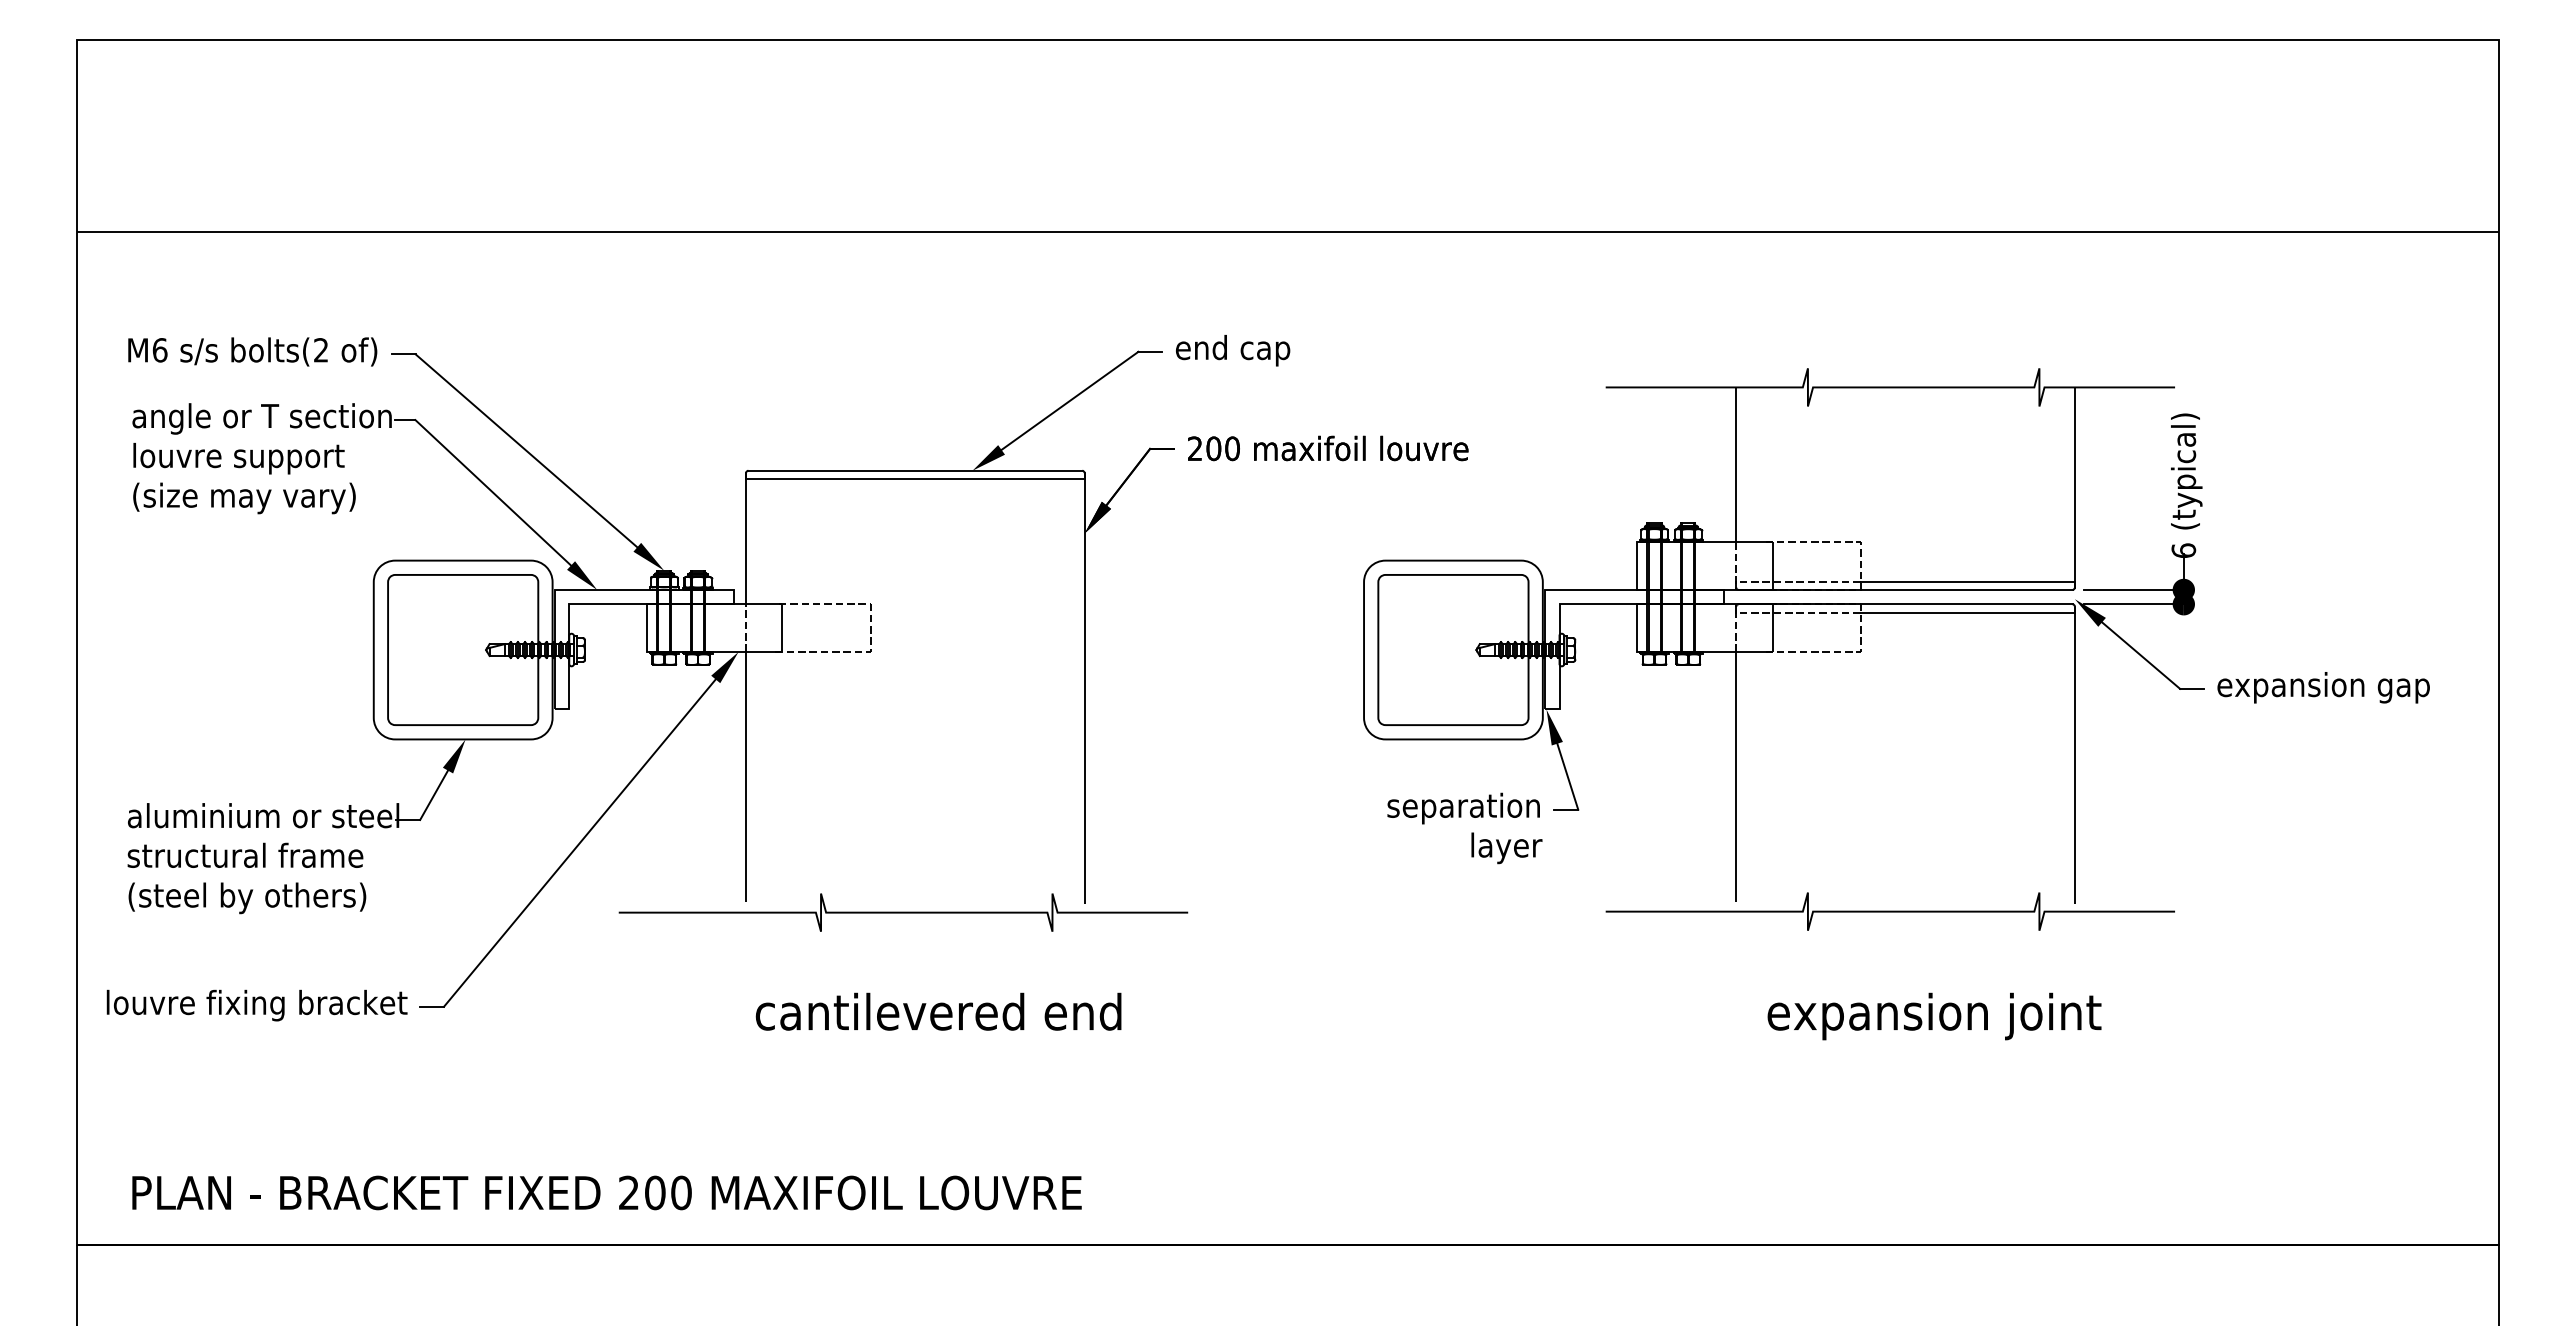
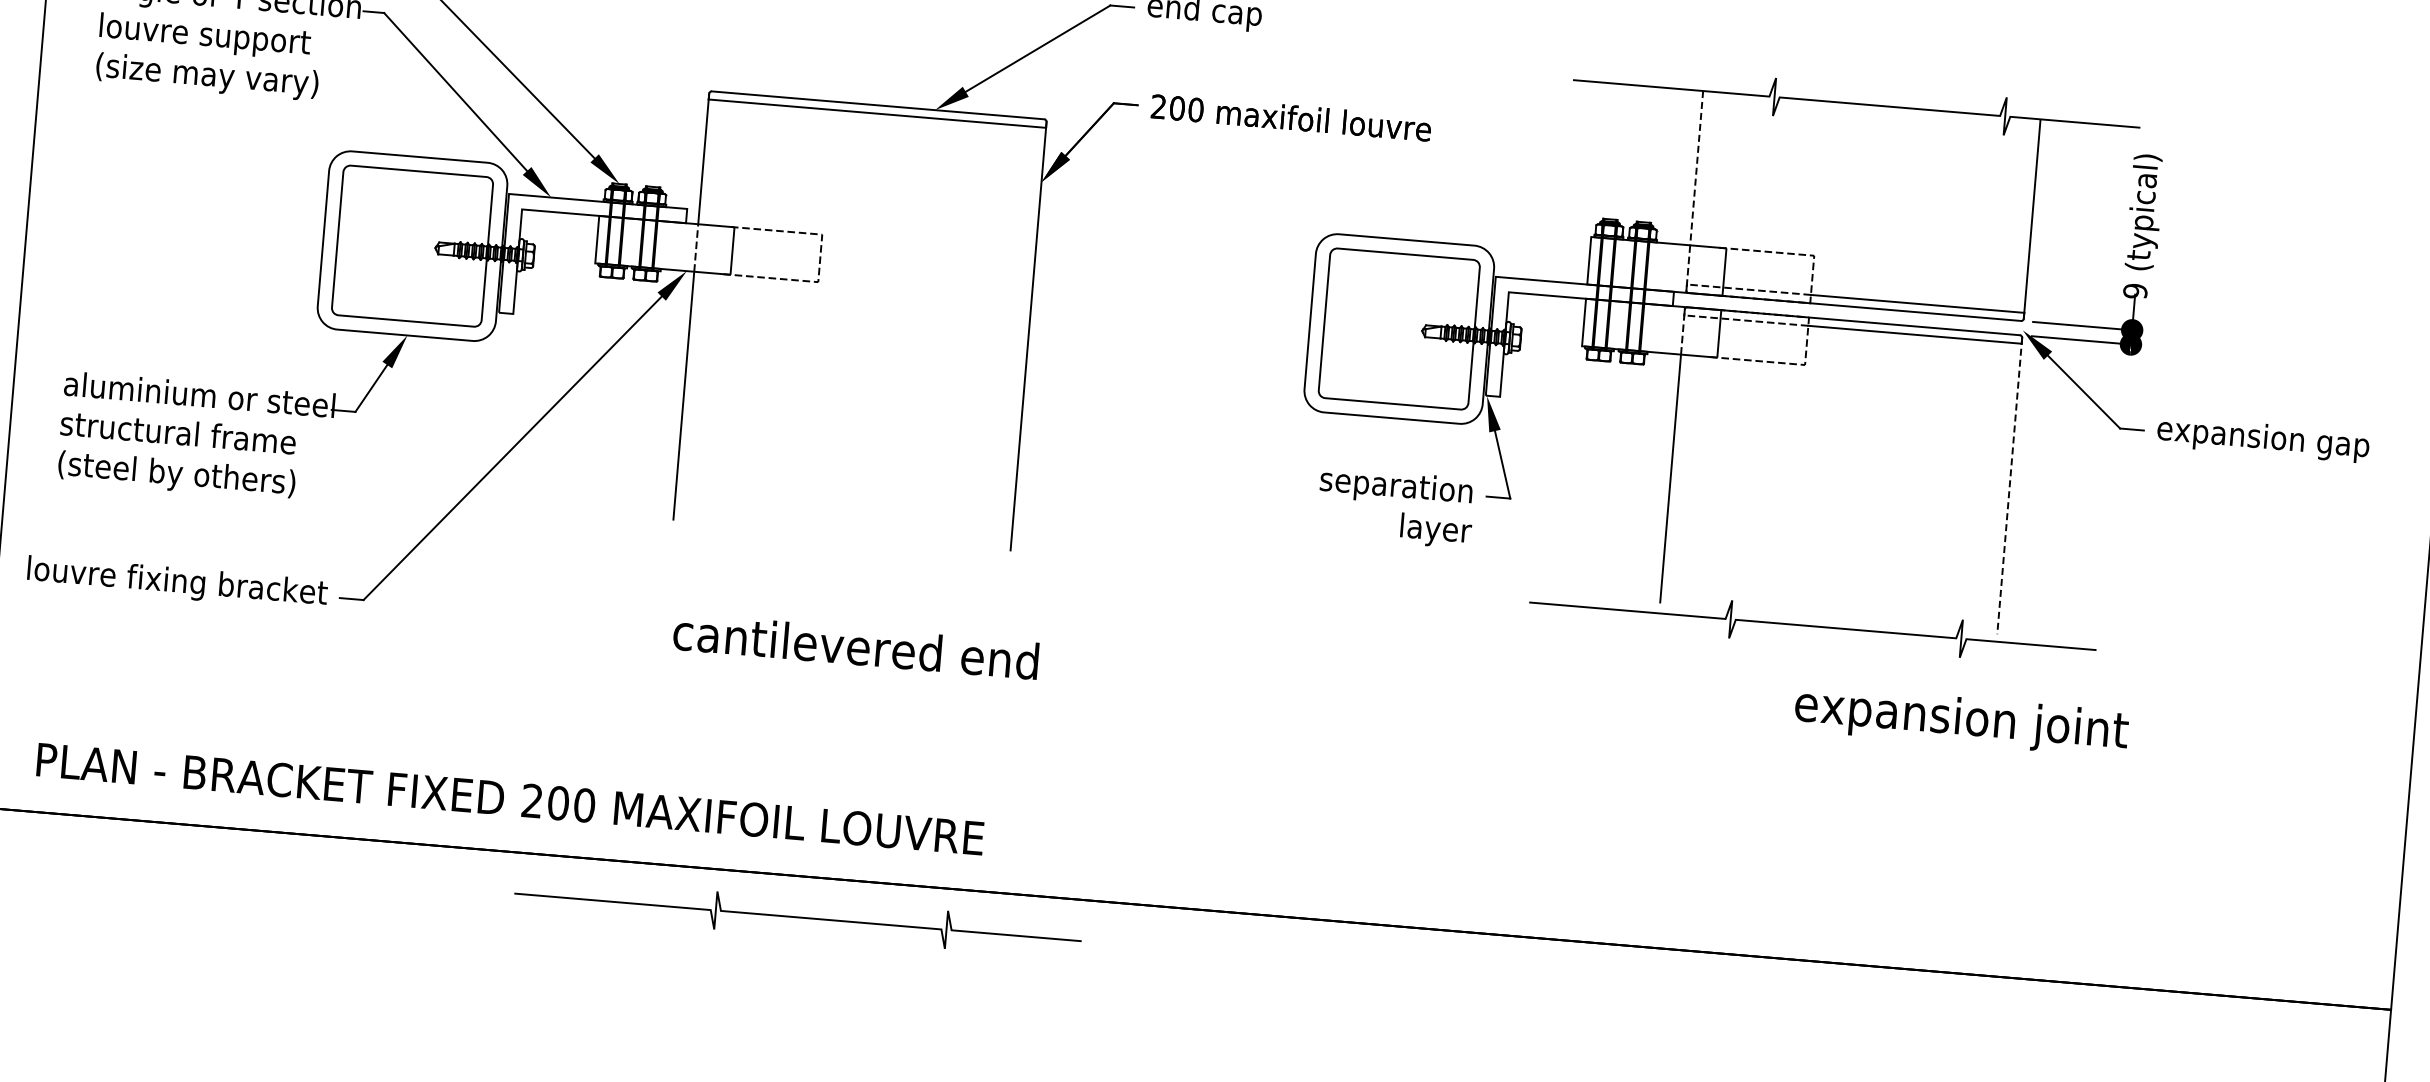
line: (1736, 465) -> (1696, 168), solid -> dashed
text: (2183, 550) -> (2135, 290), 6 -> 9
line: (2074, 755) -> (2009, 486), solid -> dashed
curve: (903, 912) -> (798, 917), moved
text: (1934, 1016) -> (1961, 720), moved

